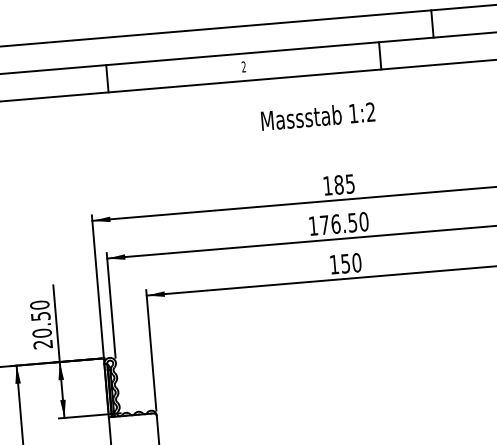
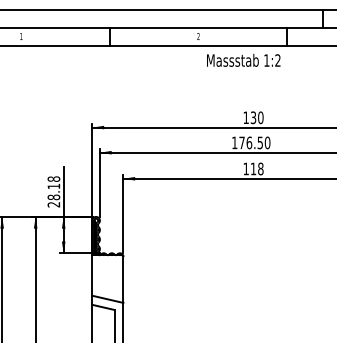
text: (317, 116) -> (243, 60), moved
text: (343, 184) -> (256, 117), 185 -> 130
text: (350, 262) -> (256, 168), 150 -> 118
text: (40, 319) -> (53, 188), 20.50 -> 28.18

